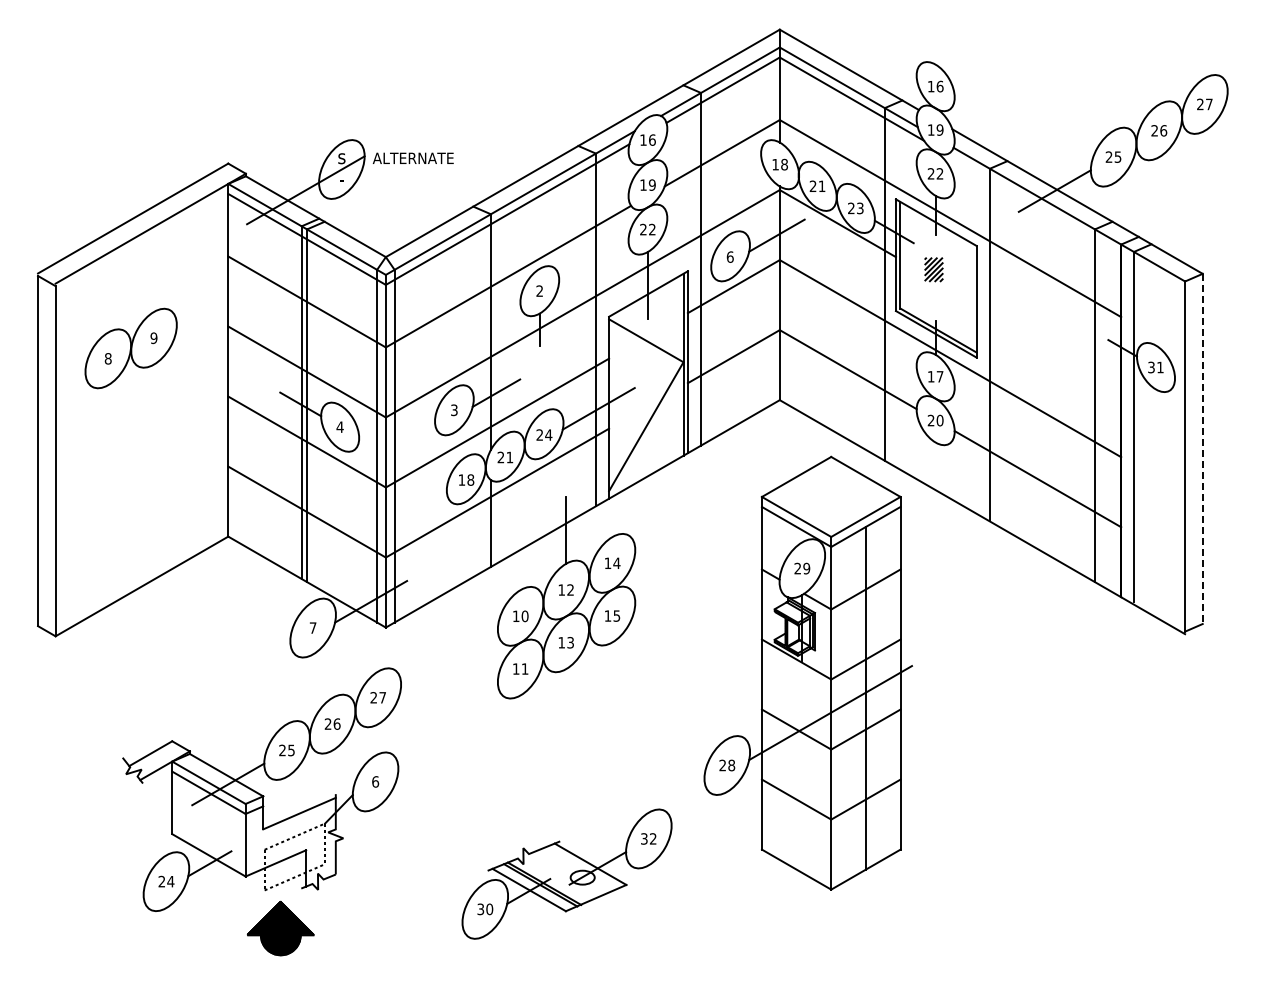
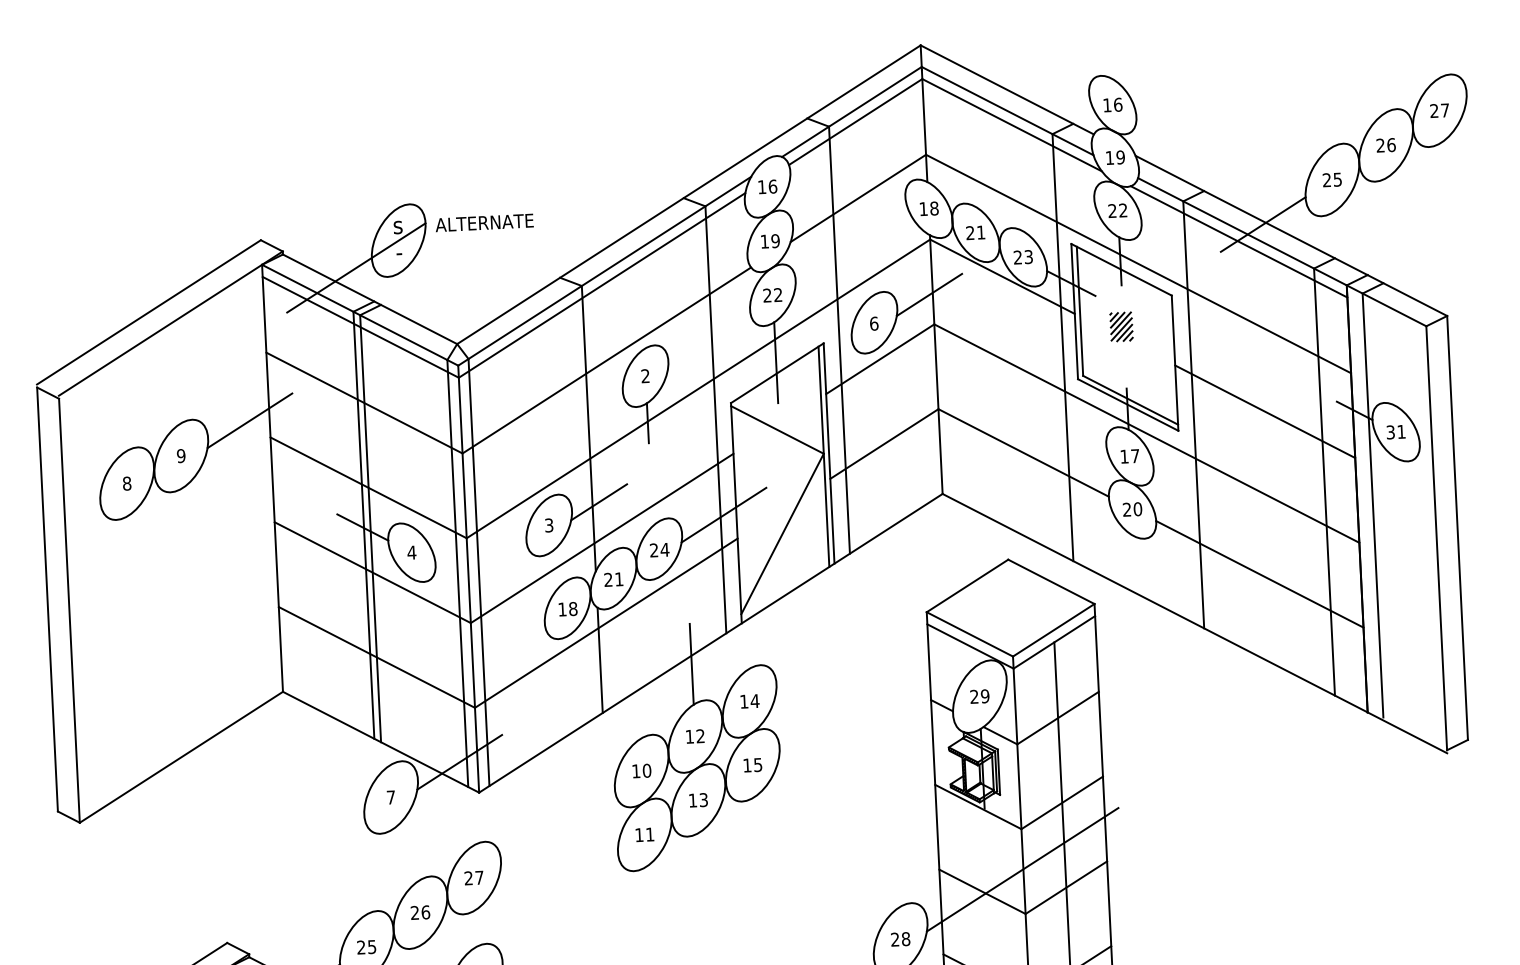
line: (1034, 204) -> (1239, 241), added
line: (211, 311) -> (249, 420), added
line: (1048, 345) -> (1264, 411), added
line: (1202, 449) -> (1457, 528), dashed -> solid

